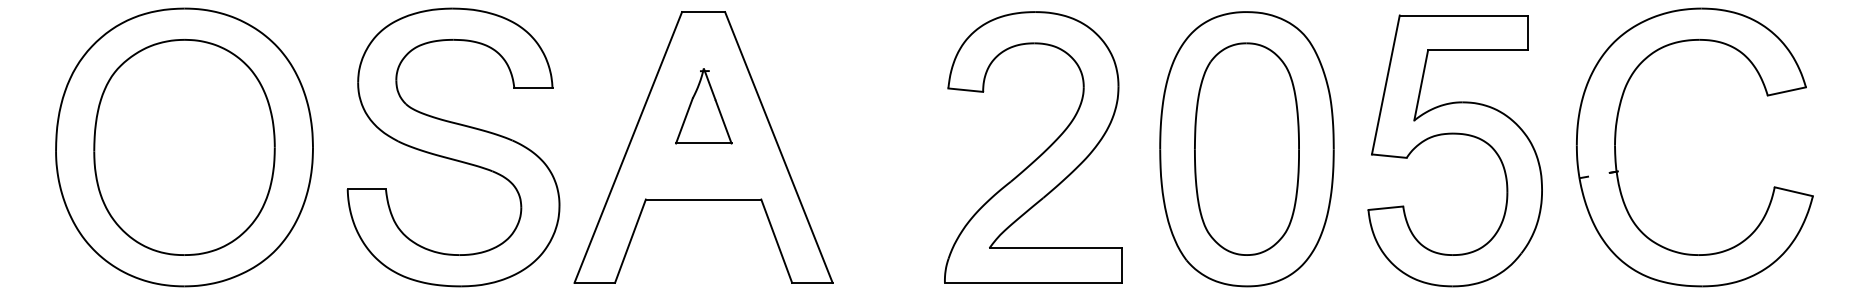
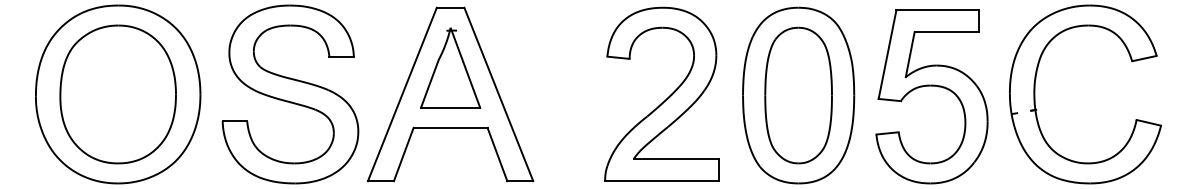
part: (703, 105) -> (450, 67), size x1.67

